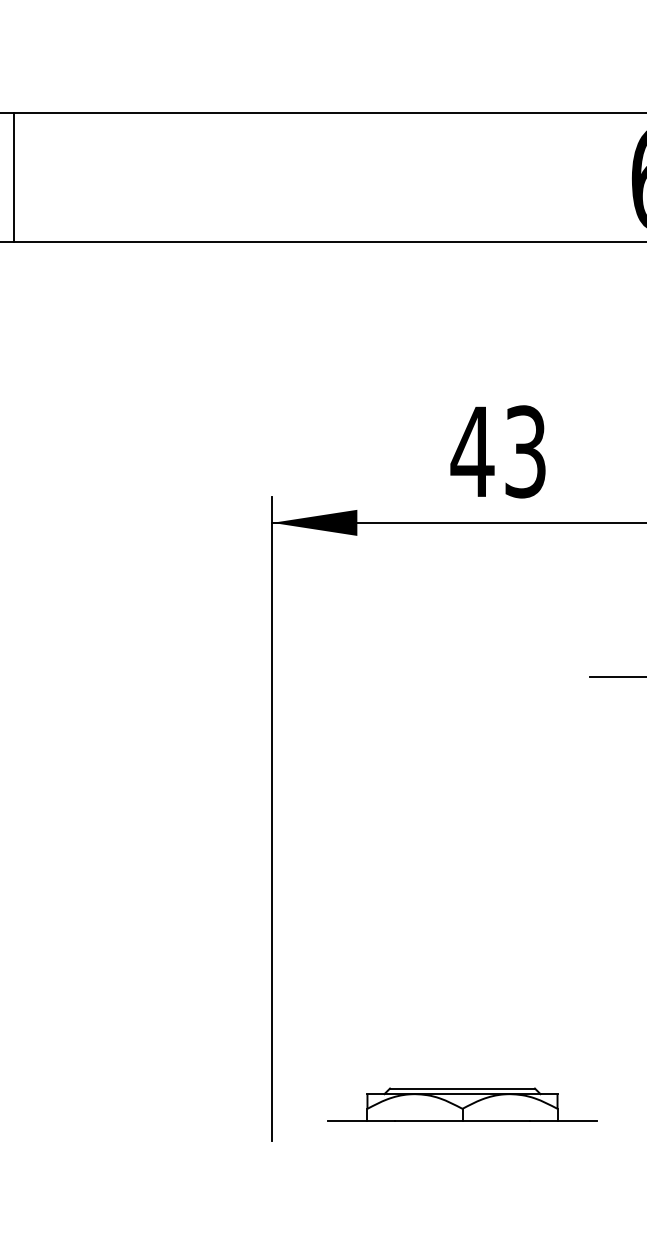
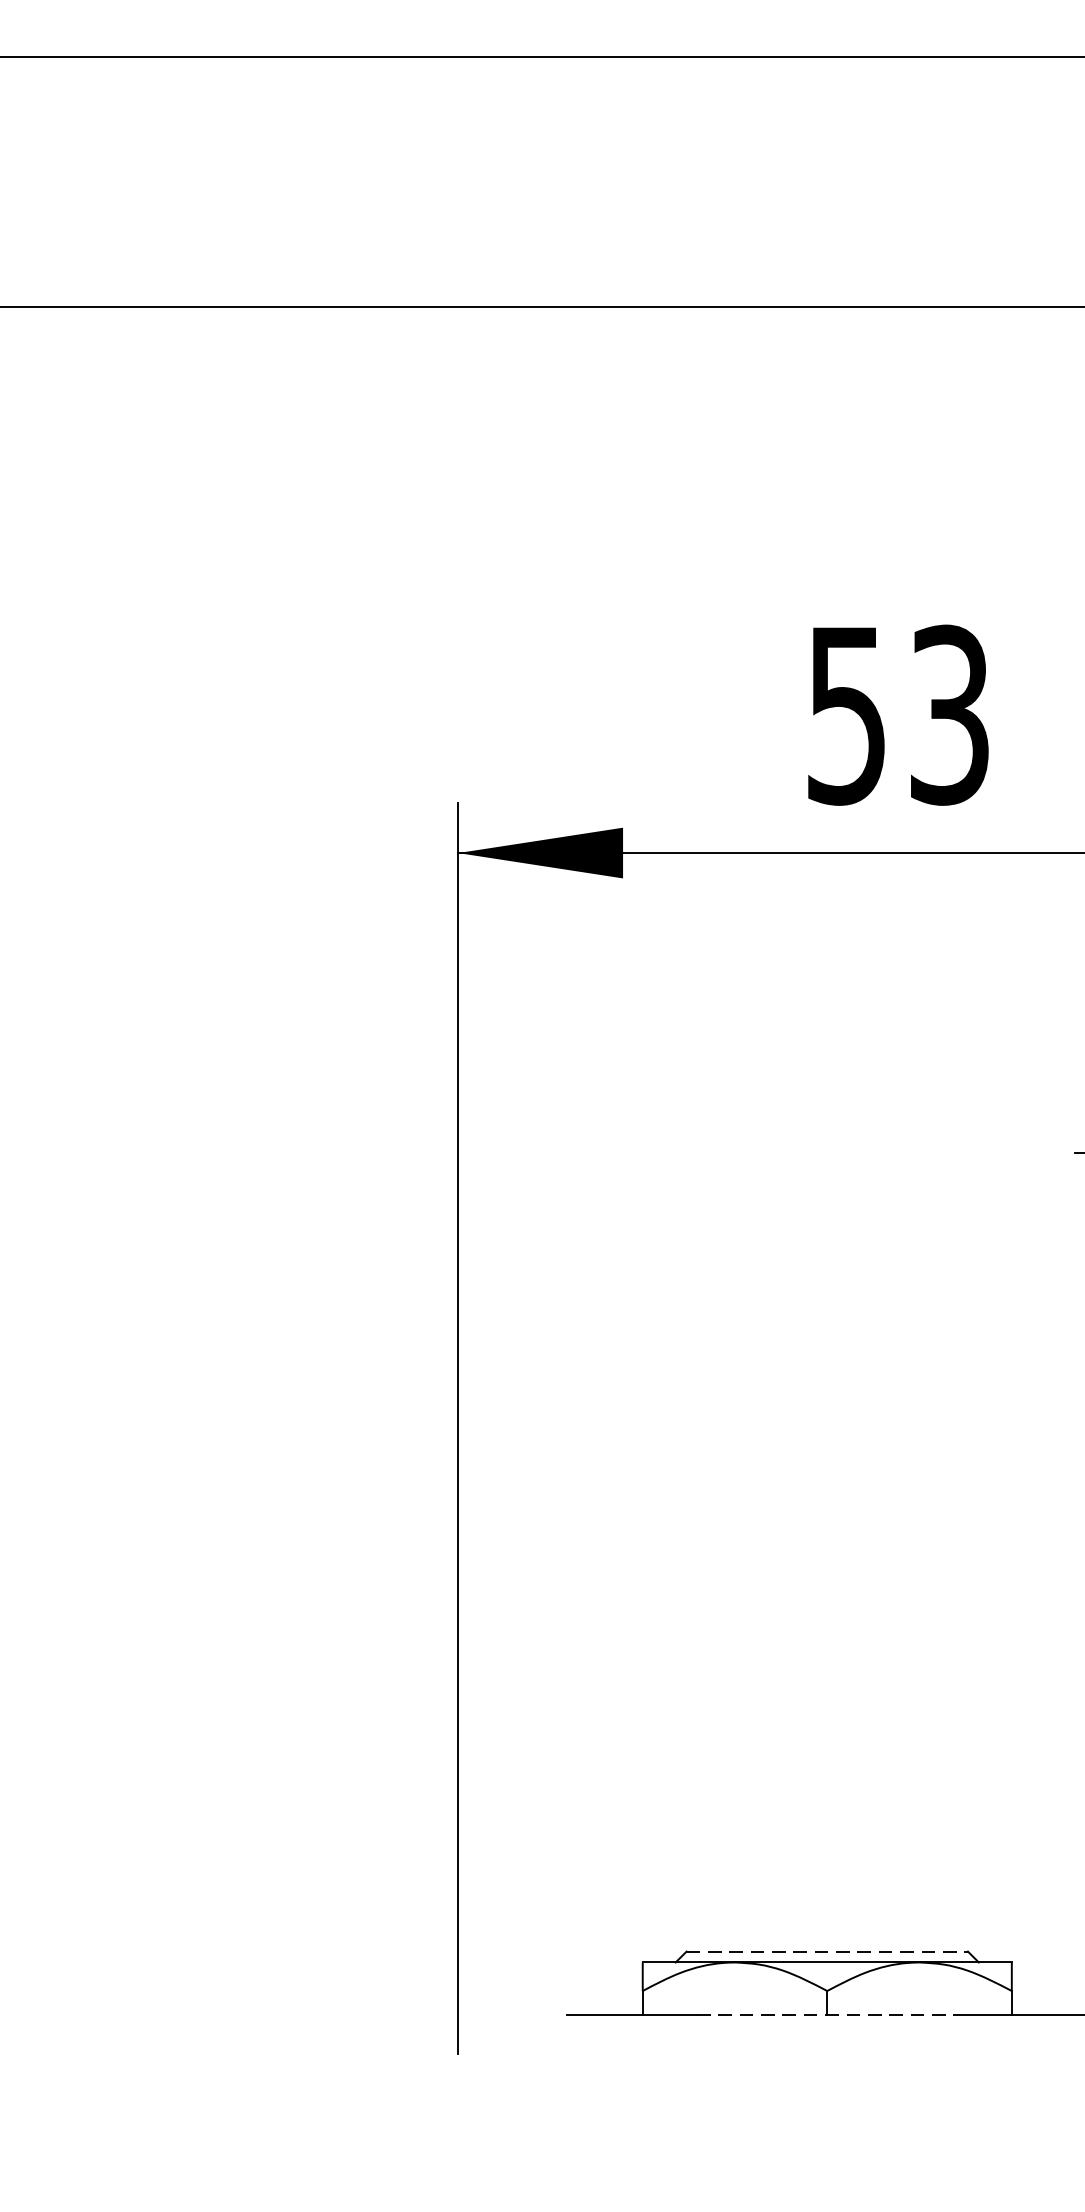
text: (472, 452) -> (846, 716), 43 -> 53
line: (463, 1088) -> (829, 1951), solid -> dashed
line: (462, 1120) -> (827, 2013), solid -> dashed

